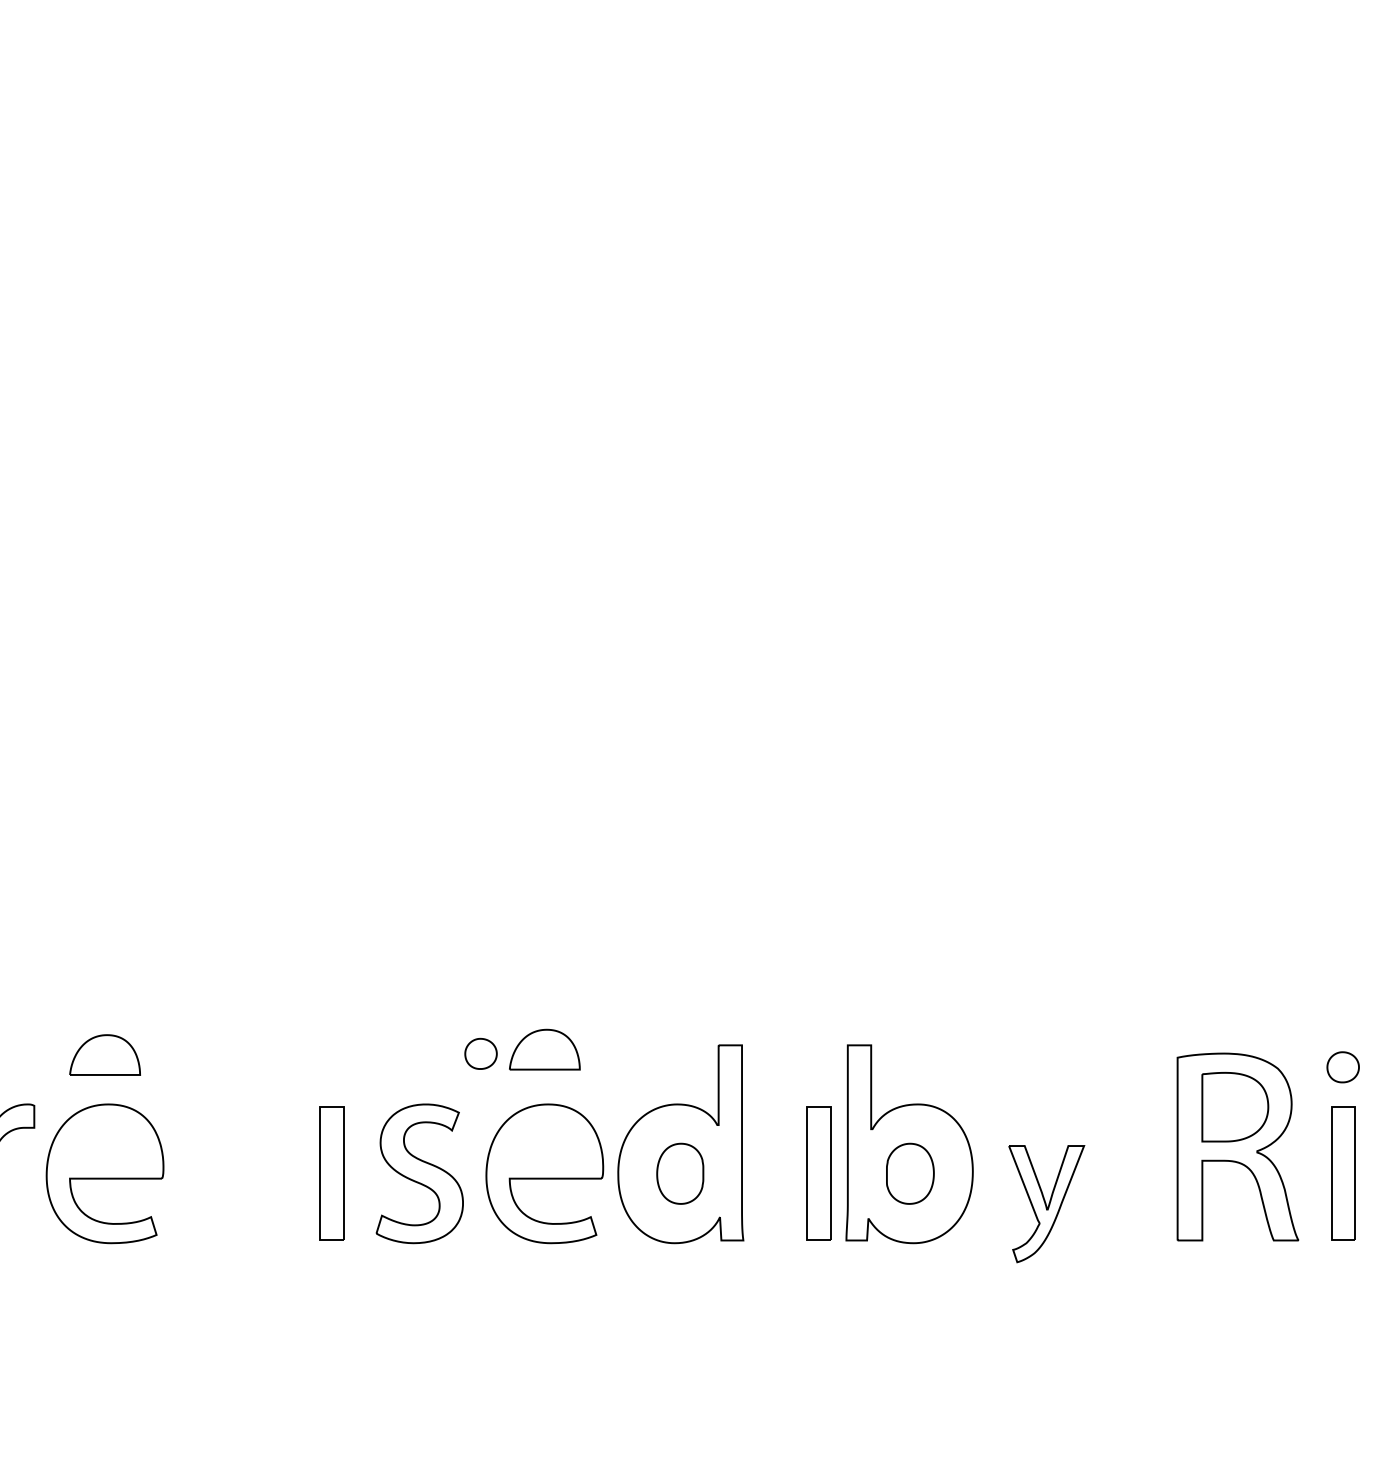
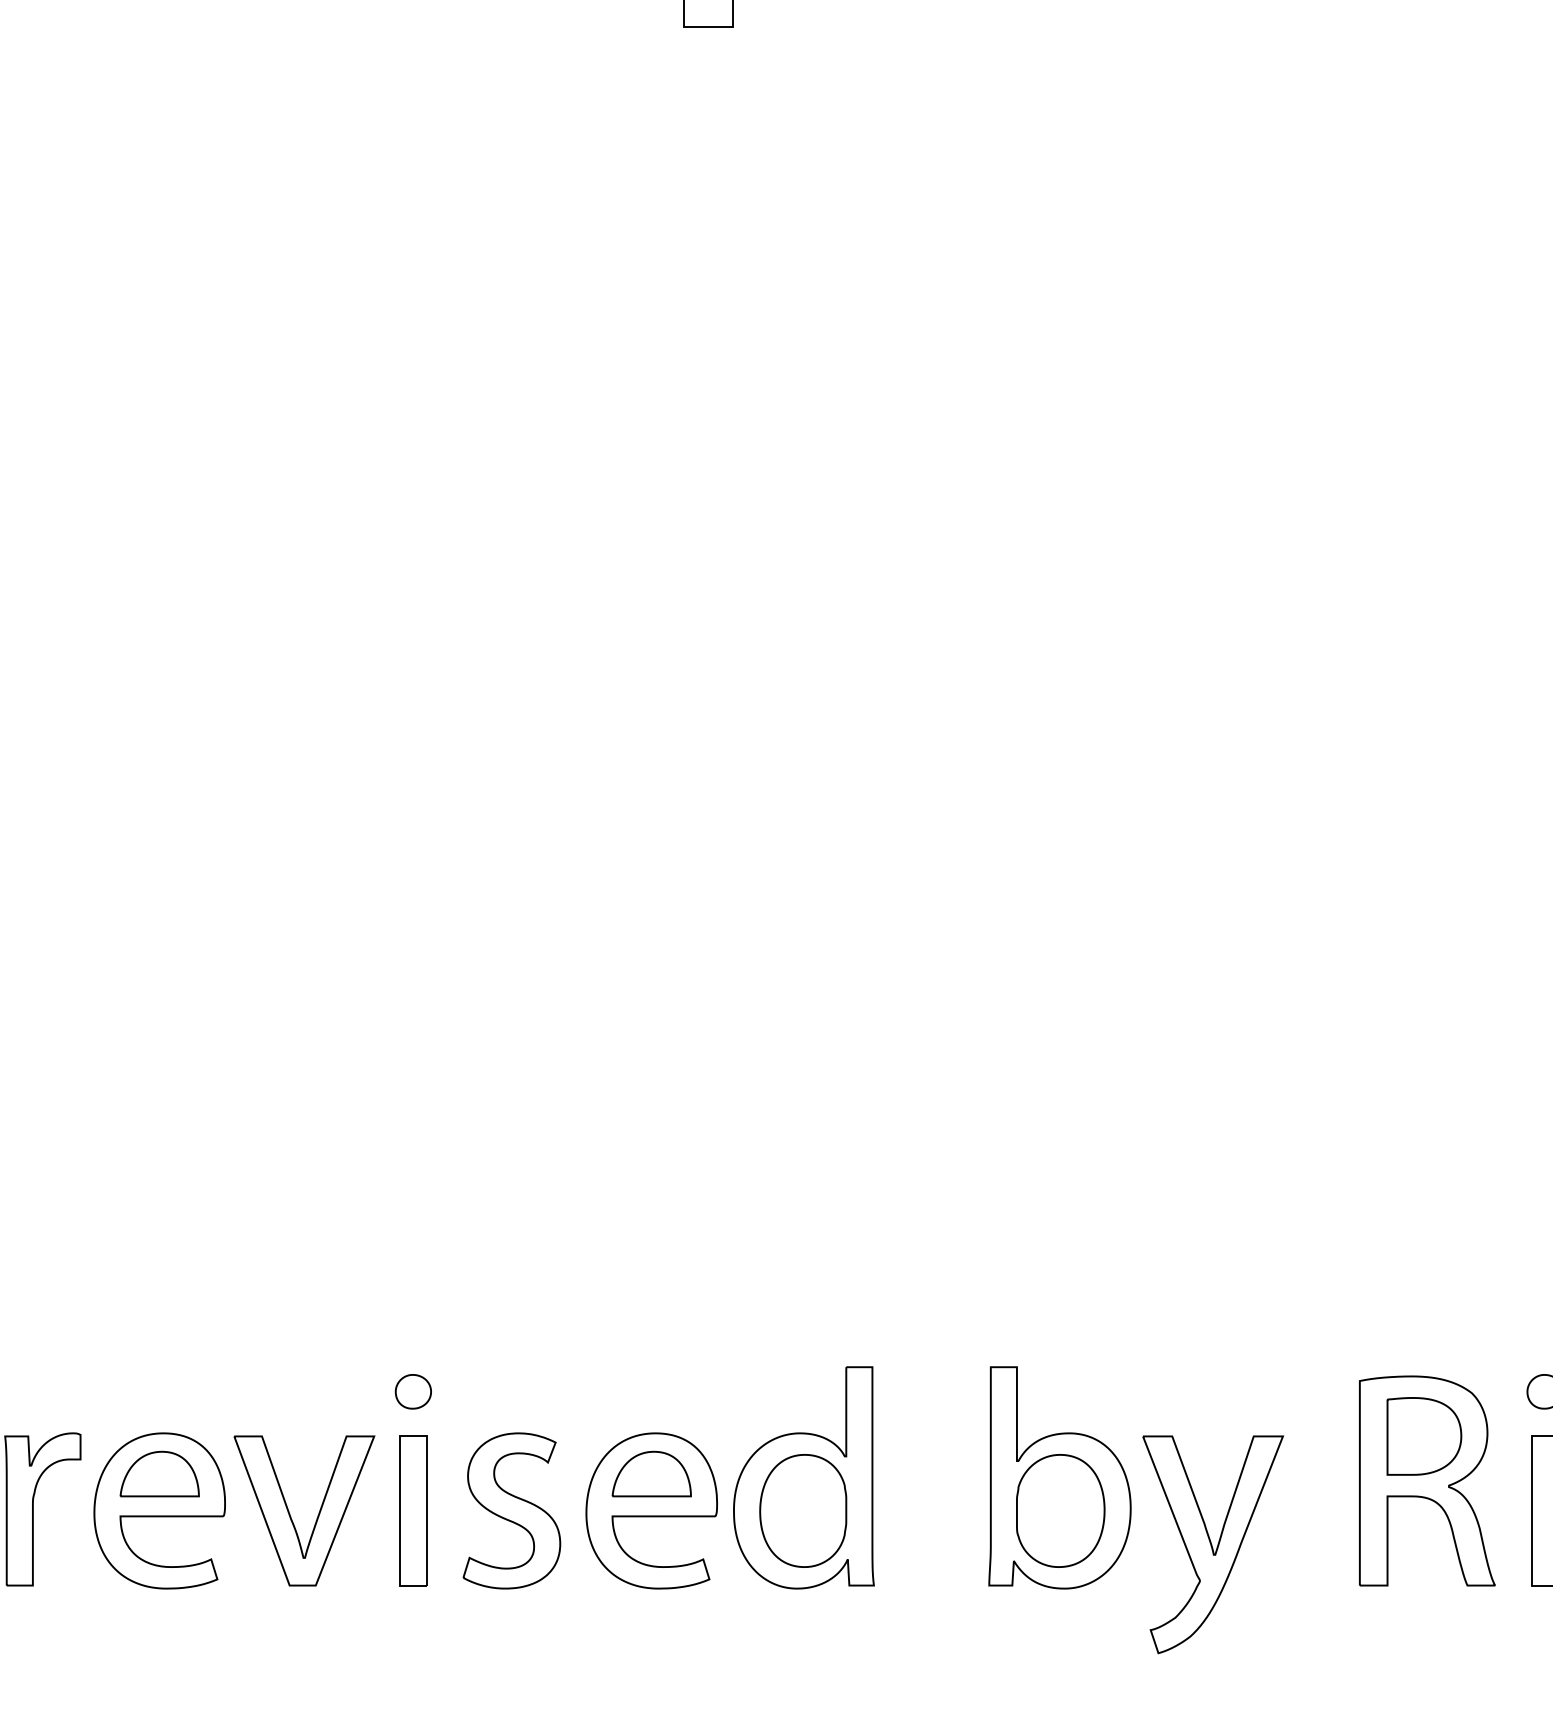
part: (544, 1049) -> (651, 1473), moved
part: (480, 1053) -> (412, 1391), moved
part: (104, 1054) -> (159, 1473), moved
part: (680, 1173) -> (803, 1510), size x1.67
part: (818, 1173) -> (958, 1510), removed
part: (910, 1173) -> (1060, 1510), size x1.67
part: (246, 1177) -> (317, 1515), added
part: (1046, 1203) -> (1213, 1544), size x1.67

